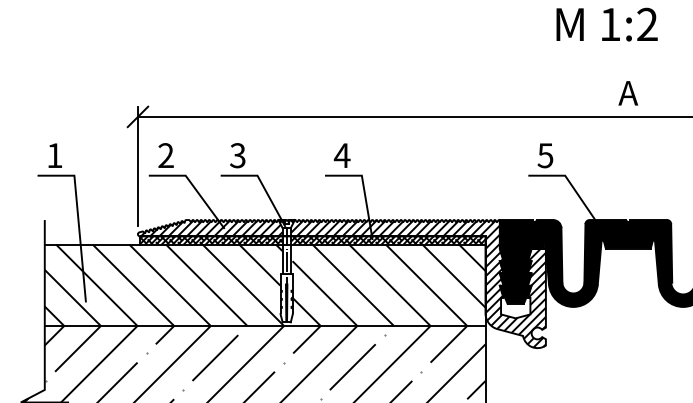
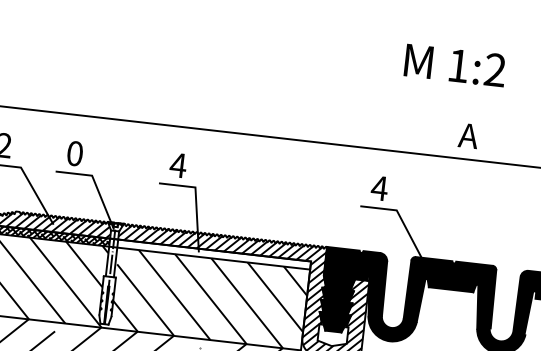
text: (237, 155) -> (74, 153), 3 -> 0
text: (545, 155) -> (379, 188), 5 -> 4
hatch: (387, 240) -> (213, 254), removed

